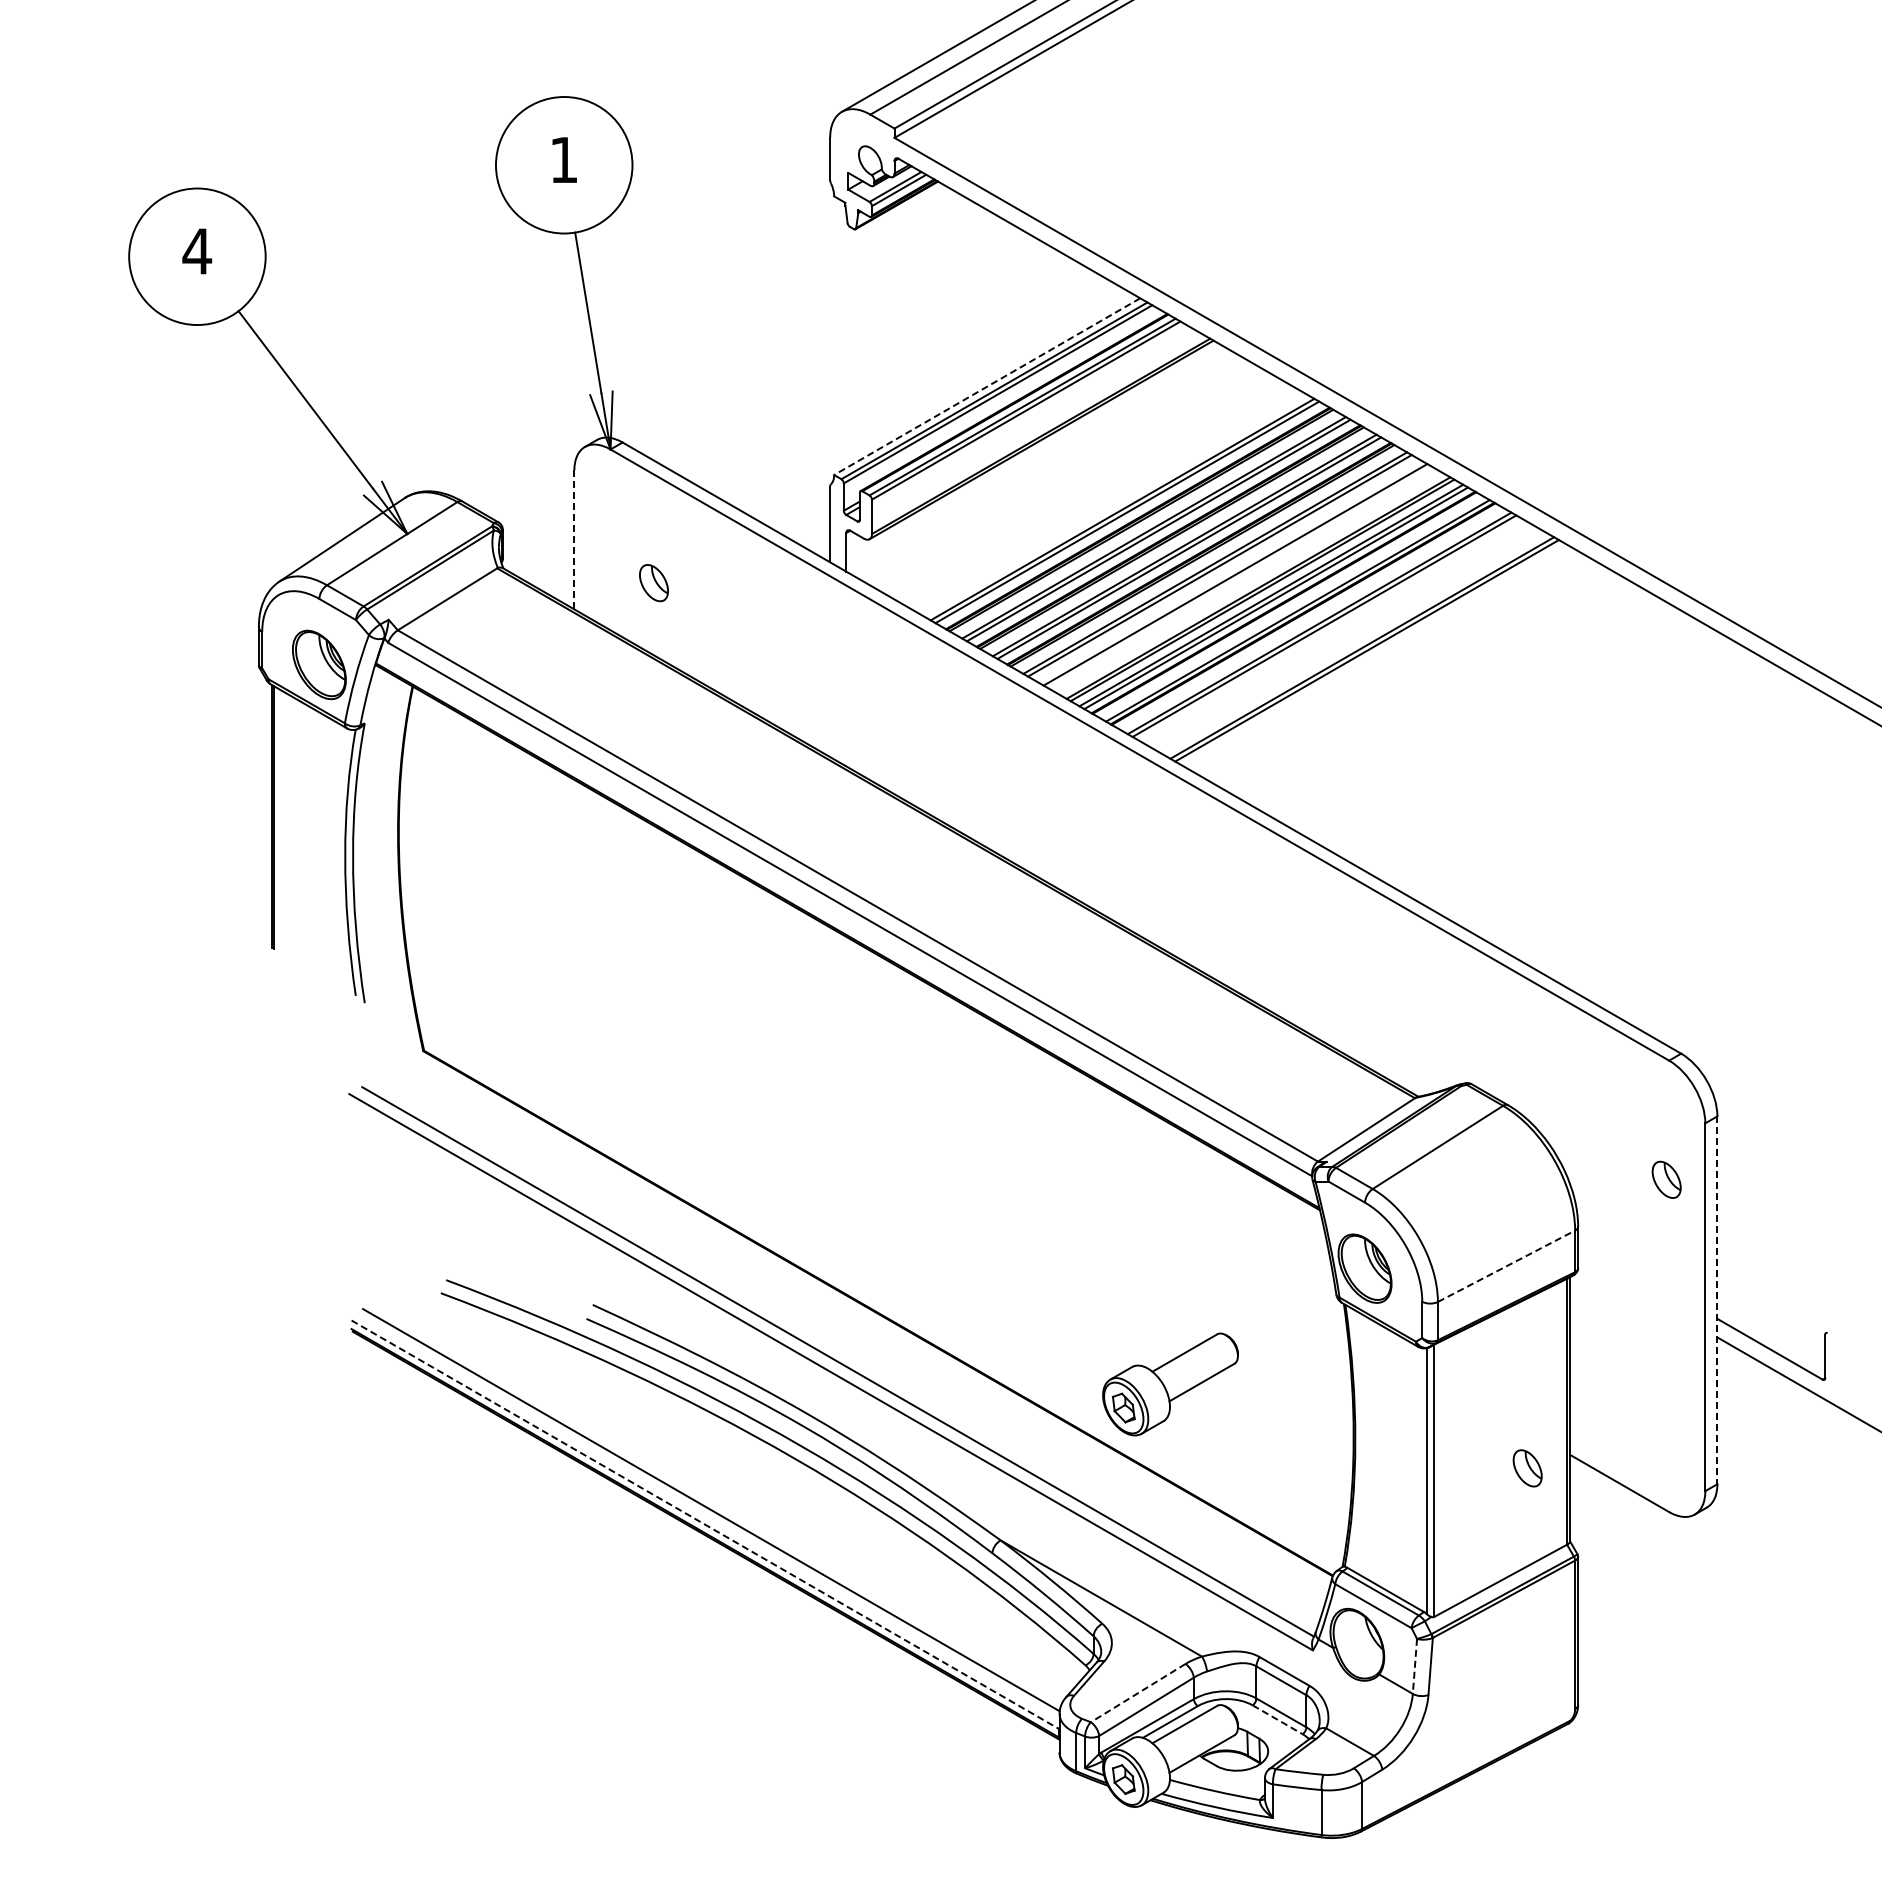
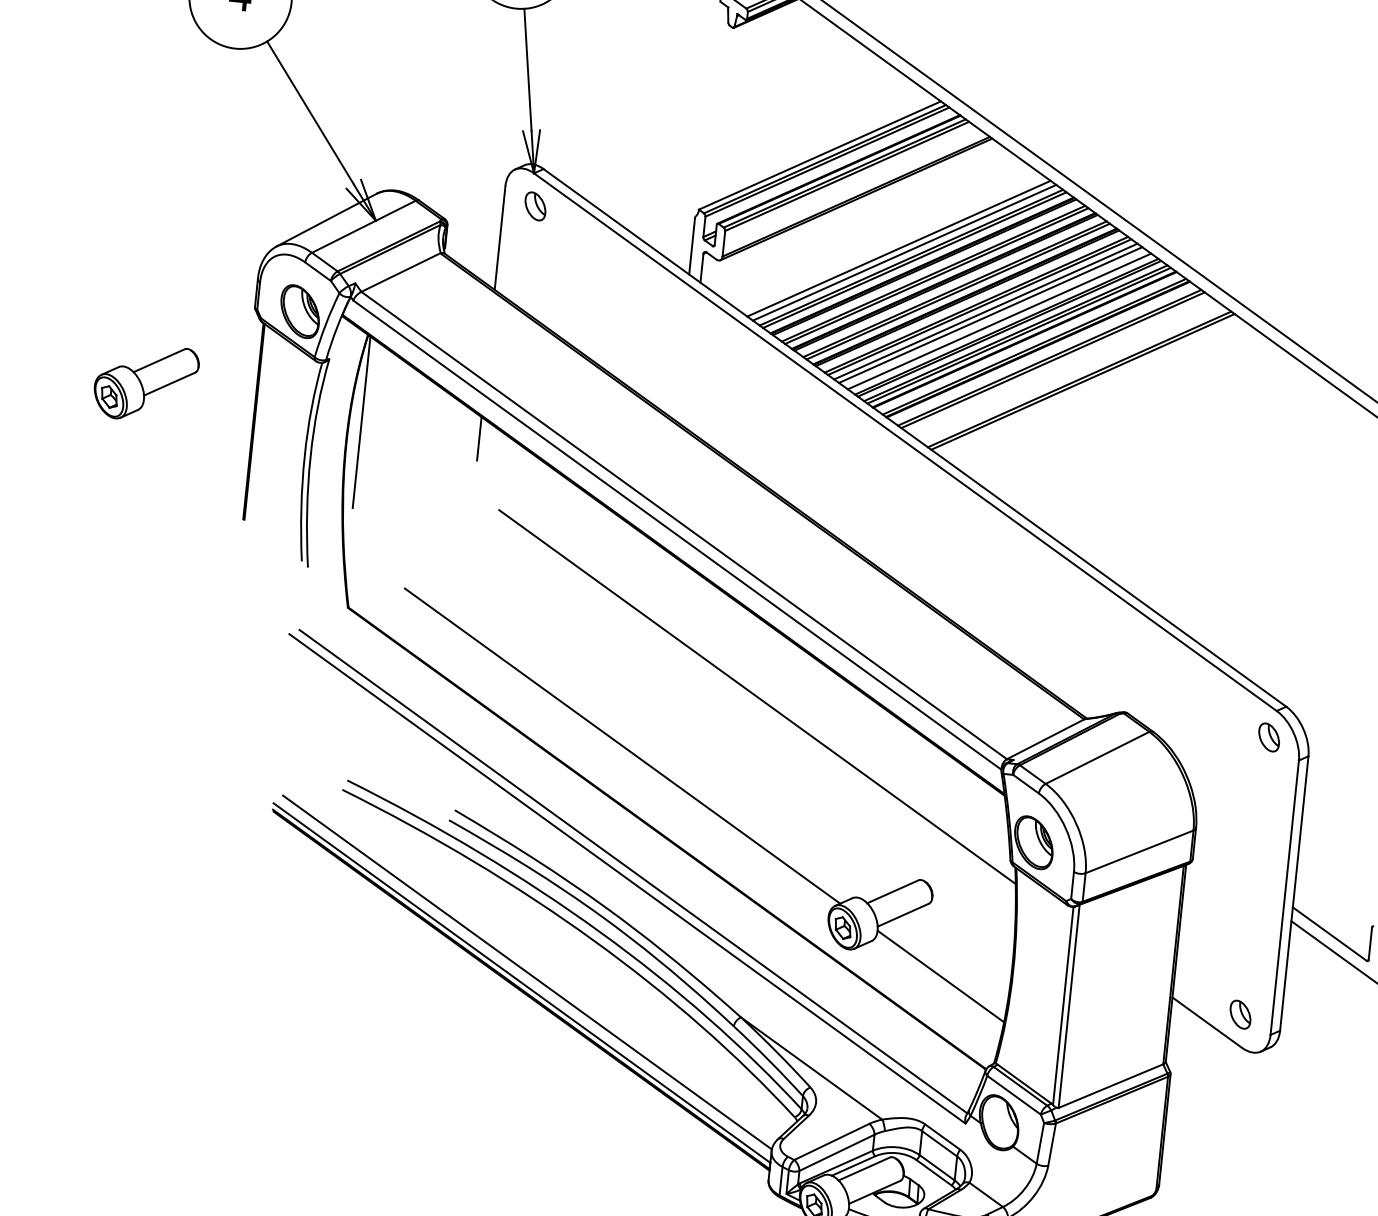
line: (987, 386) -> (820, 155), dashed -> solid
line: (1104, 499) -> (898, 248), added
line: (1112, 503) -> (904, 252), added
line: (574, 539) -> (500, 237), dashed -> solid
line: (1228, 570) -> (985, 311), added
line: (1247, 581) -> (999, 320), added
part: (653, 583) -> (535, 206), moved
part: (124, 780) -> (145, 382), added
line: (416, 803) -> (361, 422), added
line: (574, 808) -> (479, 438), added
line: (978, 1112) -> (757, 696), added
part: (1666, 1179) -> (1269, 737), moved
line: (806, 1196) -> (622, 745), added
line: (1506, 1266) -> (1139, 852), dashed -> solid
line: (1717, 1300) -> (1294, 893), dashed -> solid
line: (1260, 1458) -> (941, 976), added
part: (1527, 1468) -> (1240, 1014), moved
line: (705, 1524) -> (521, 982), dashed -> solid
line: (1414, 1666) -> (1040, 1143), dashed -> solid
line: (1138, 1693) -> (832, 1142), dashed -> solid
line: (1277, 1719) -> (933, 1172), dashed -> solid

